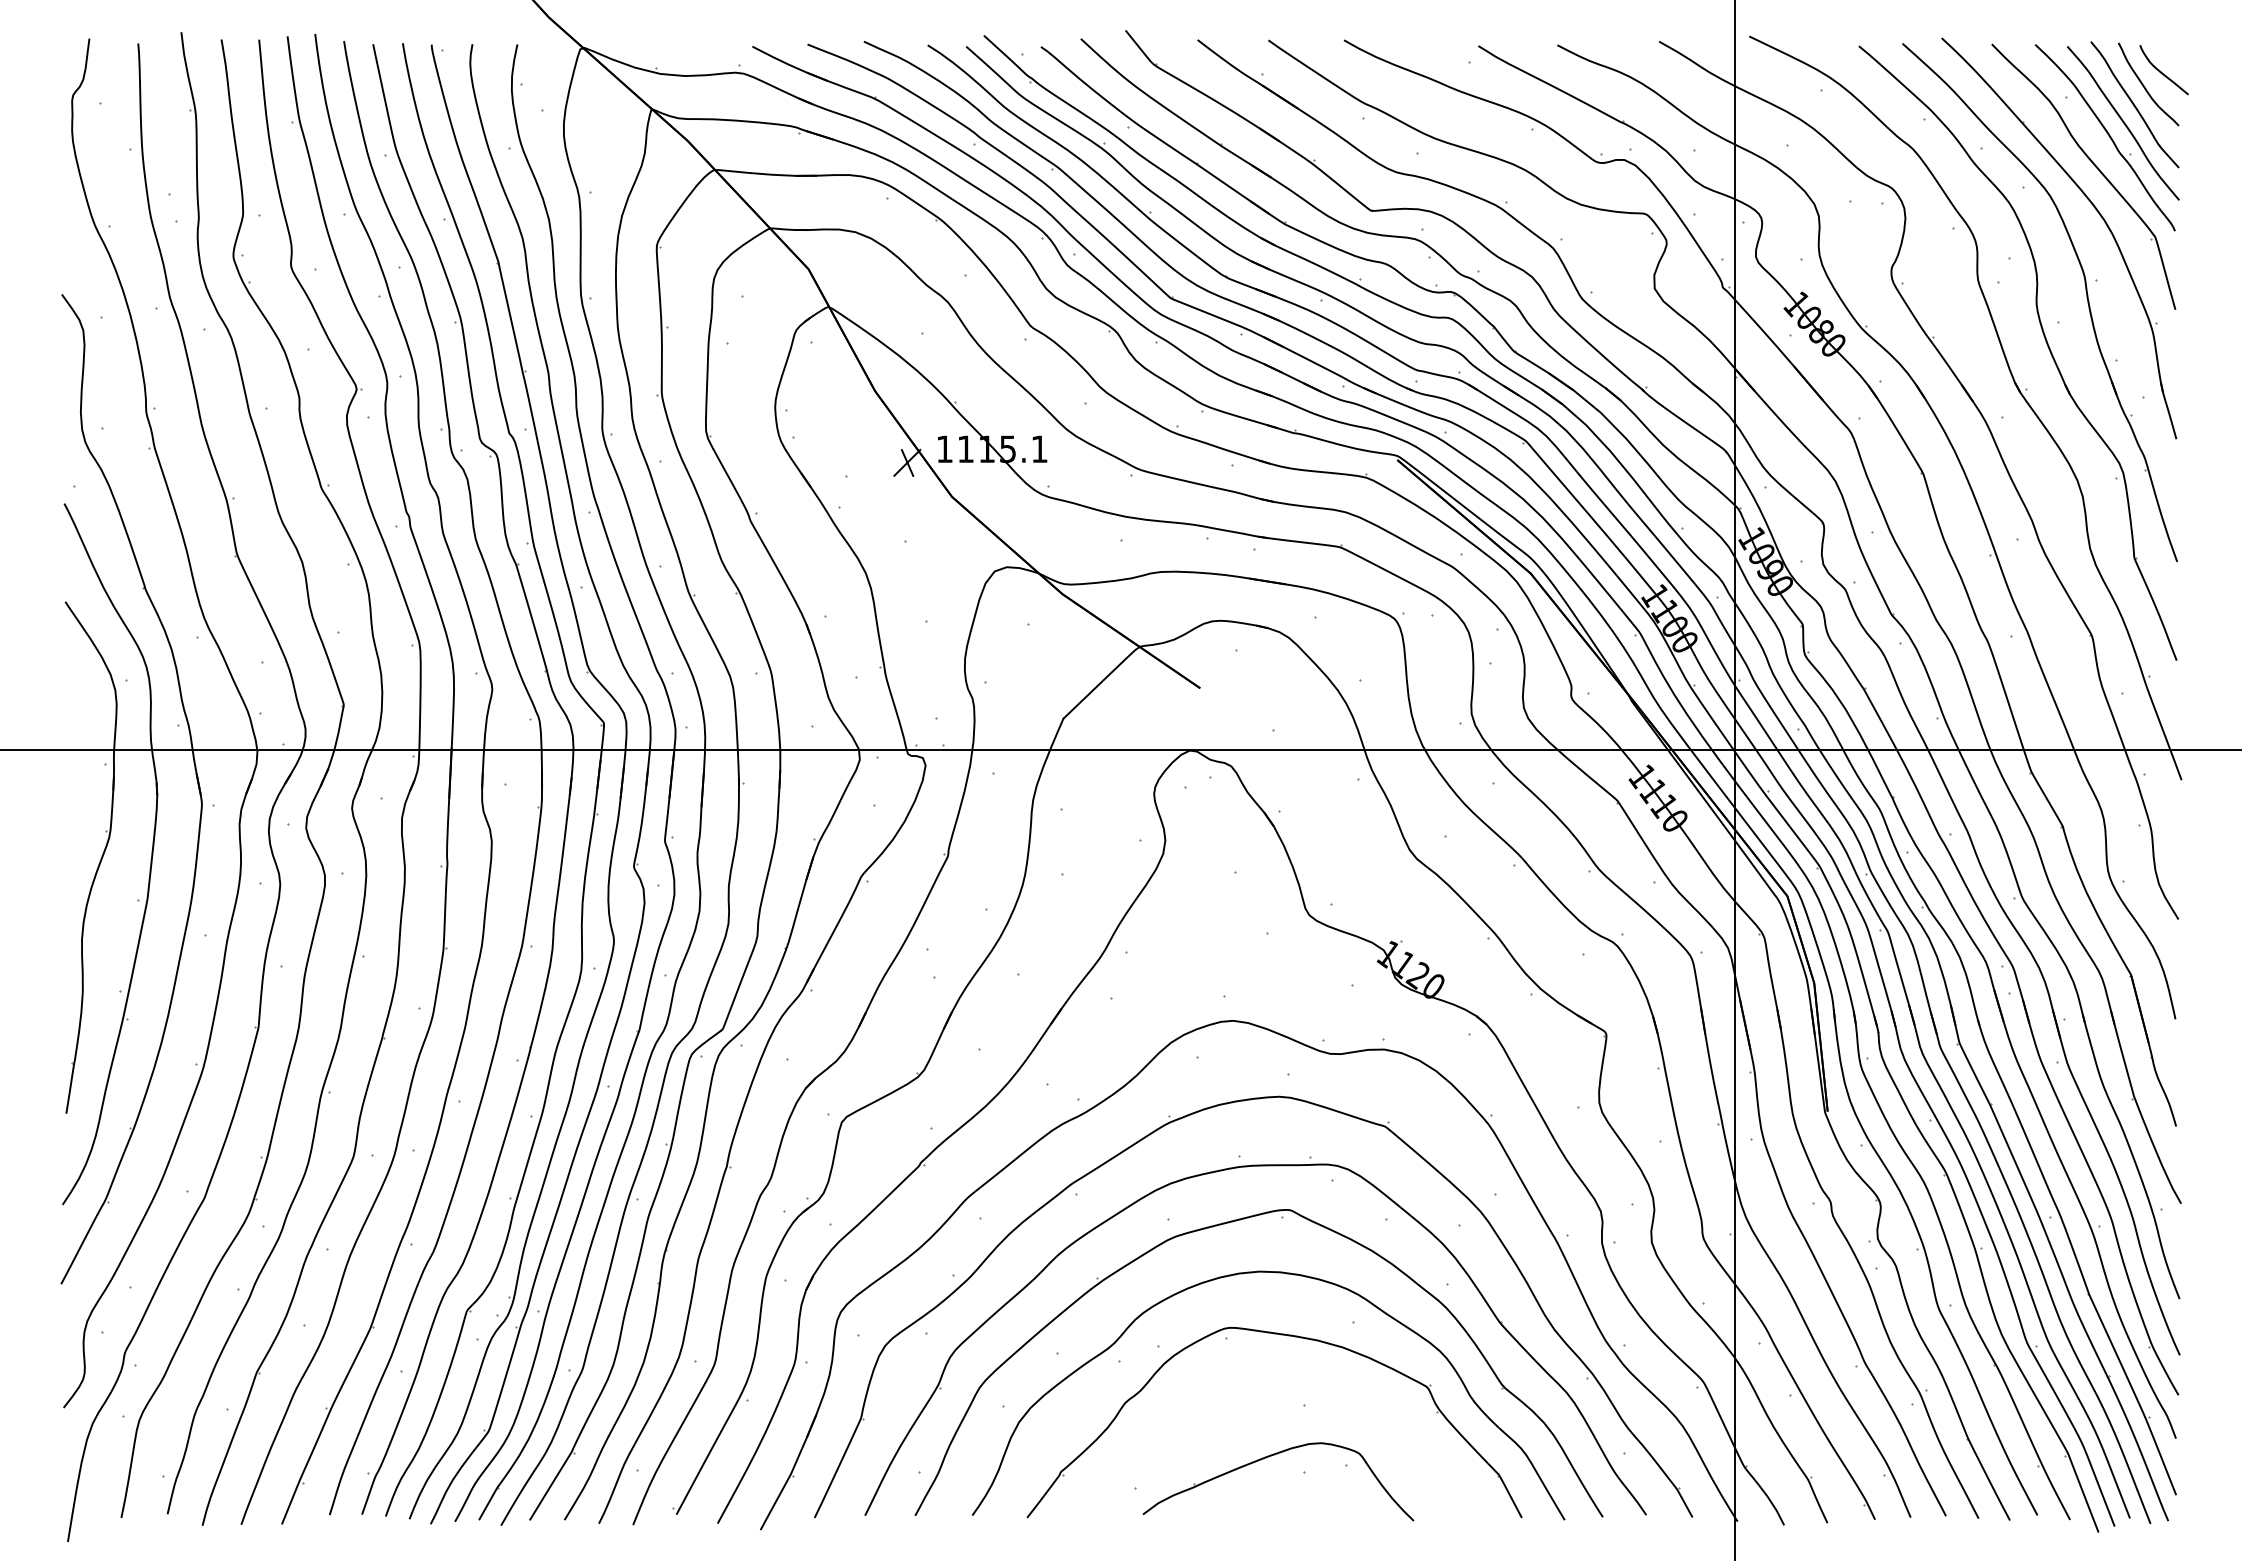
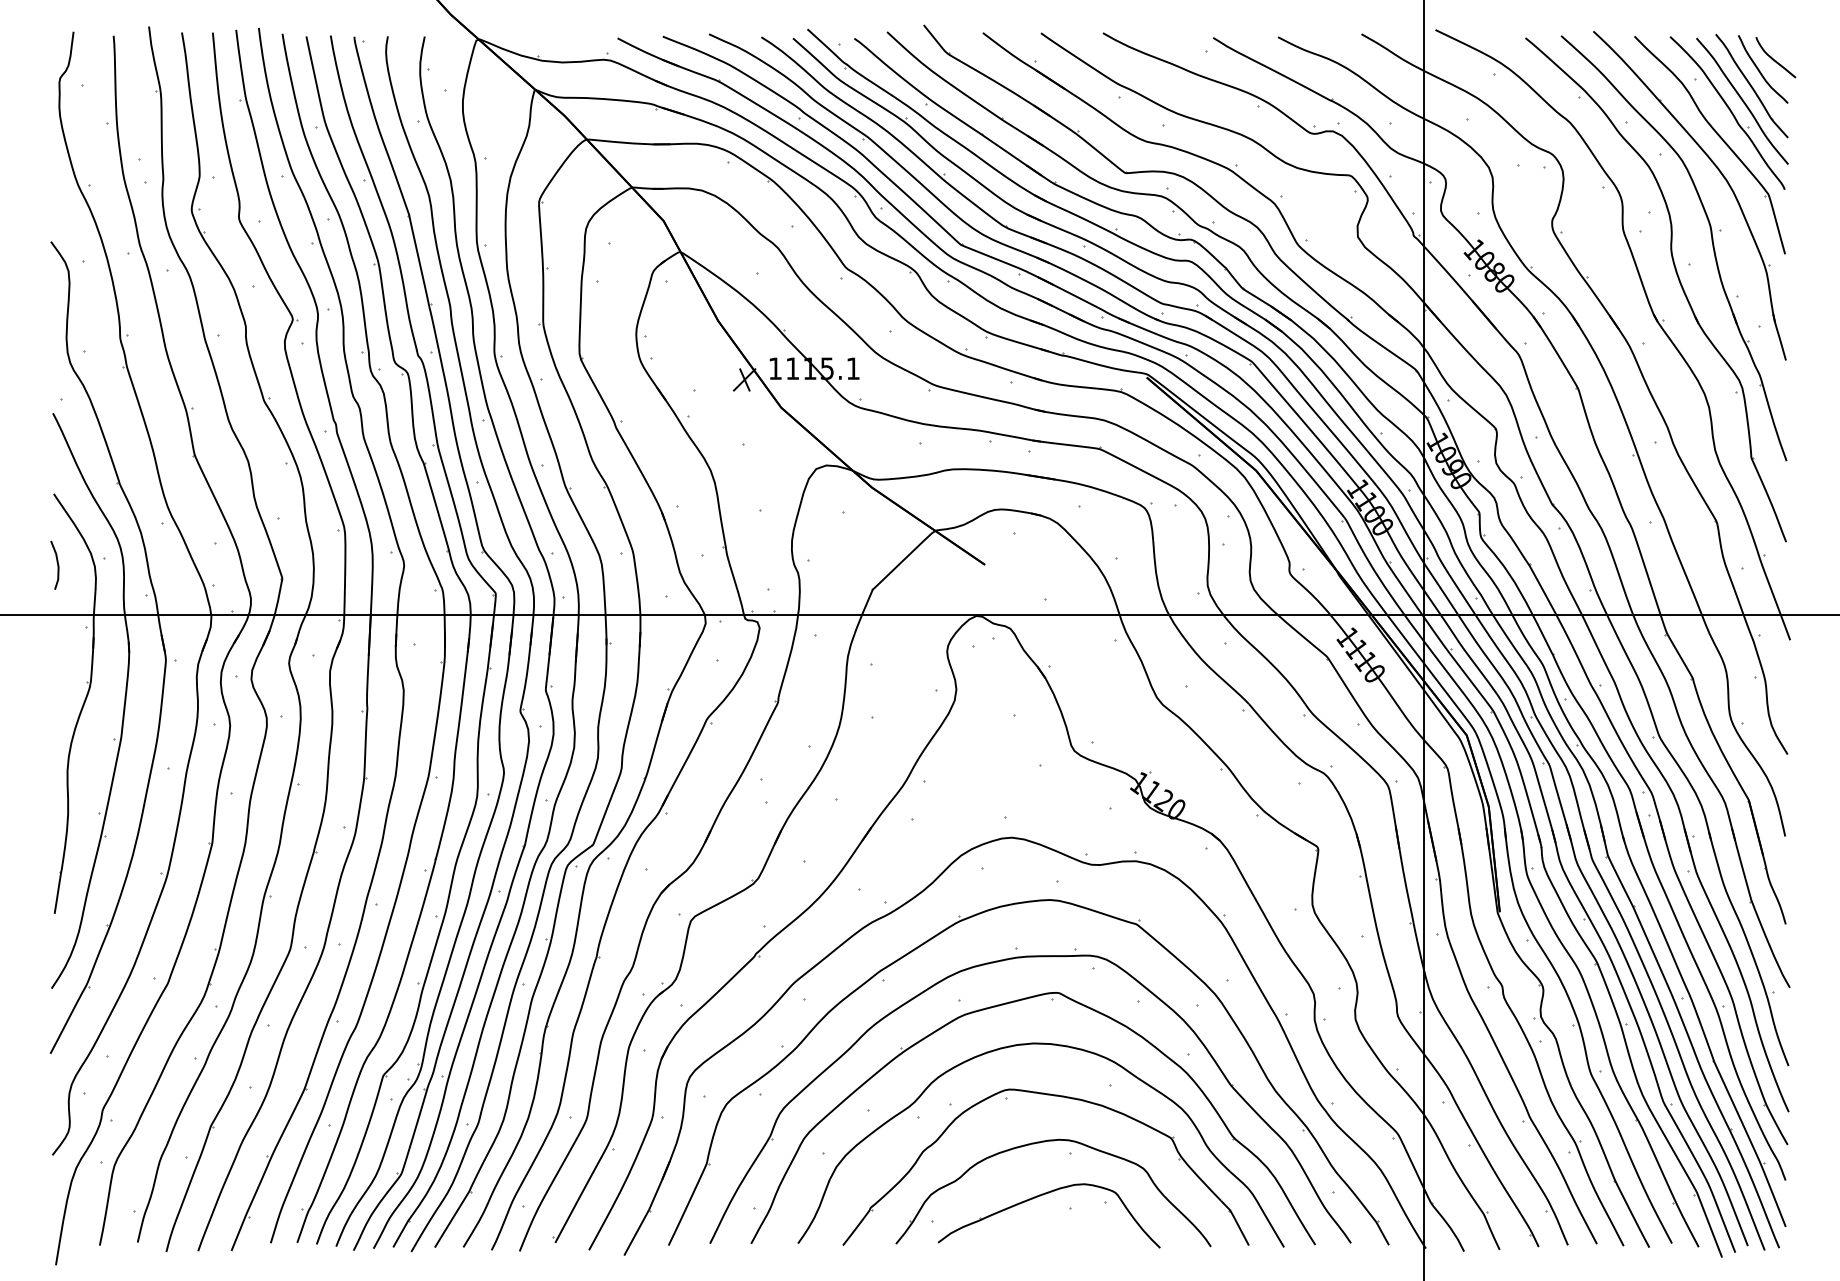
line: (69, 688) -> (57, 565), added
part: (1277, 1391) -> (1048, 1141), added

